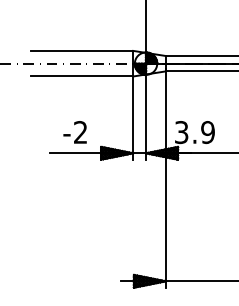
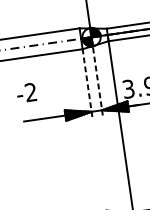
line: (133, 118) -> (87, 83), solid -> dashed
line: (146, 118) -> (98, 81), solid -> dashed
text: (74, 132) -> (25, 93), moved

